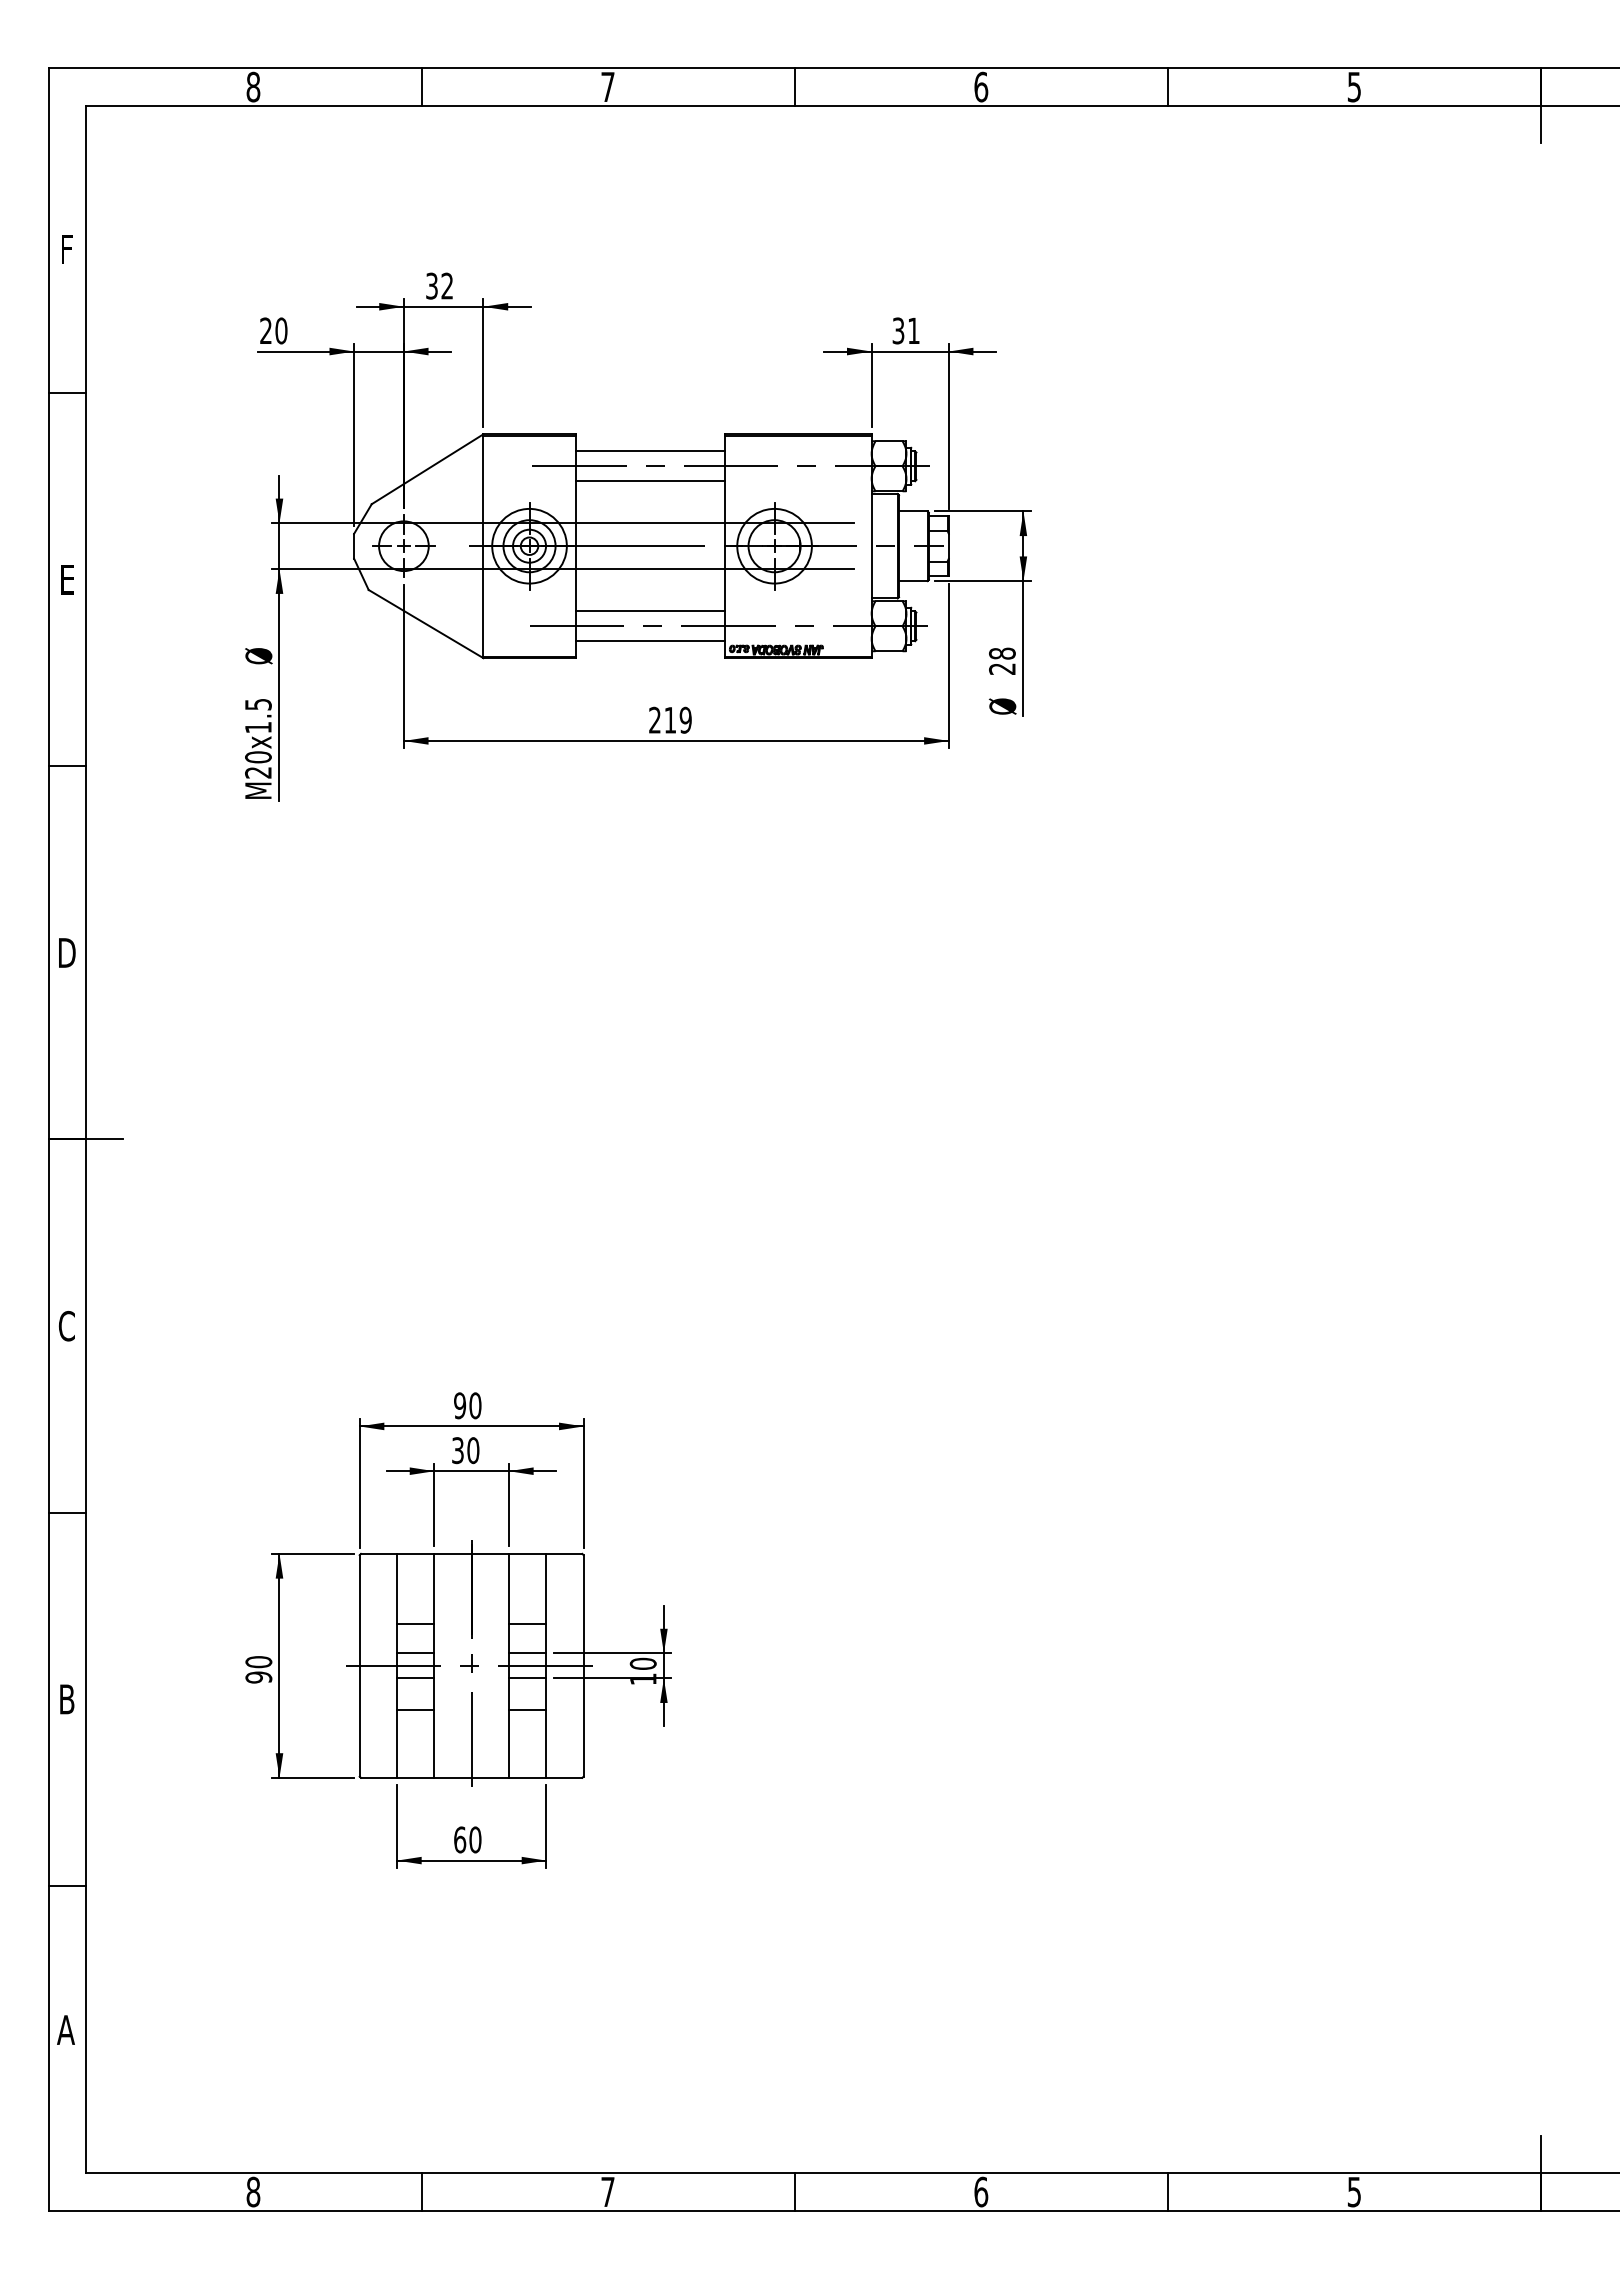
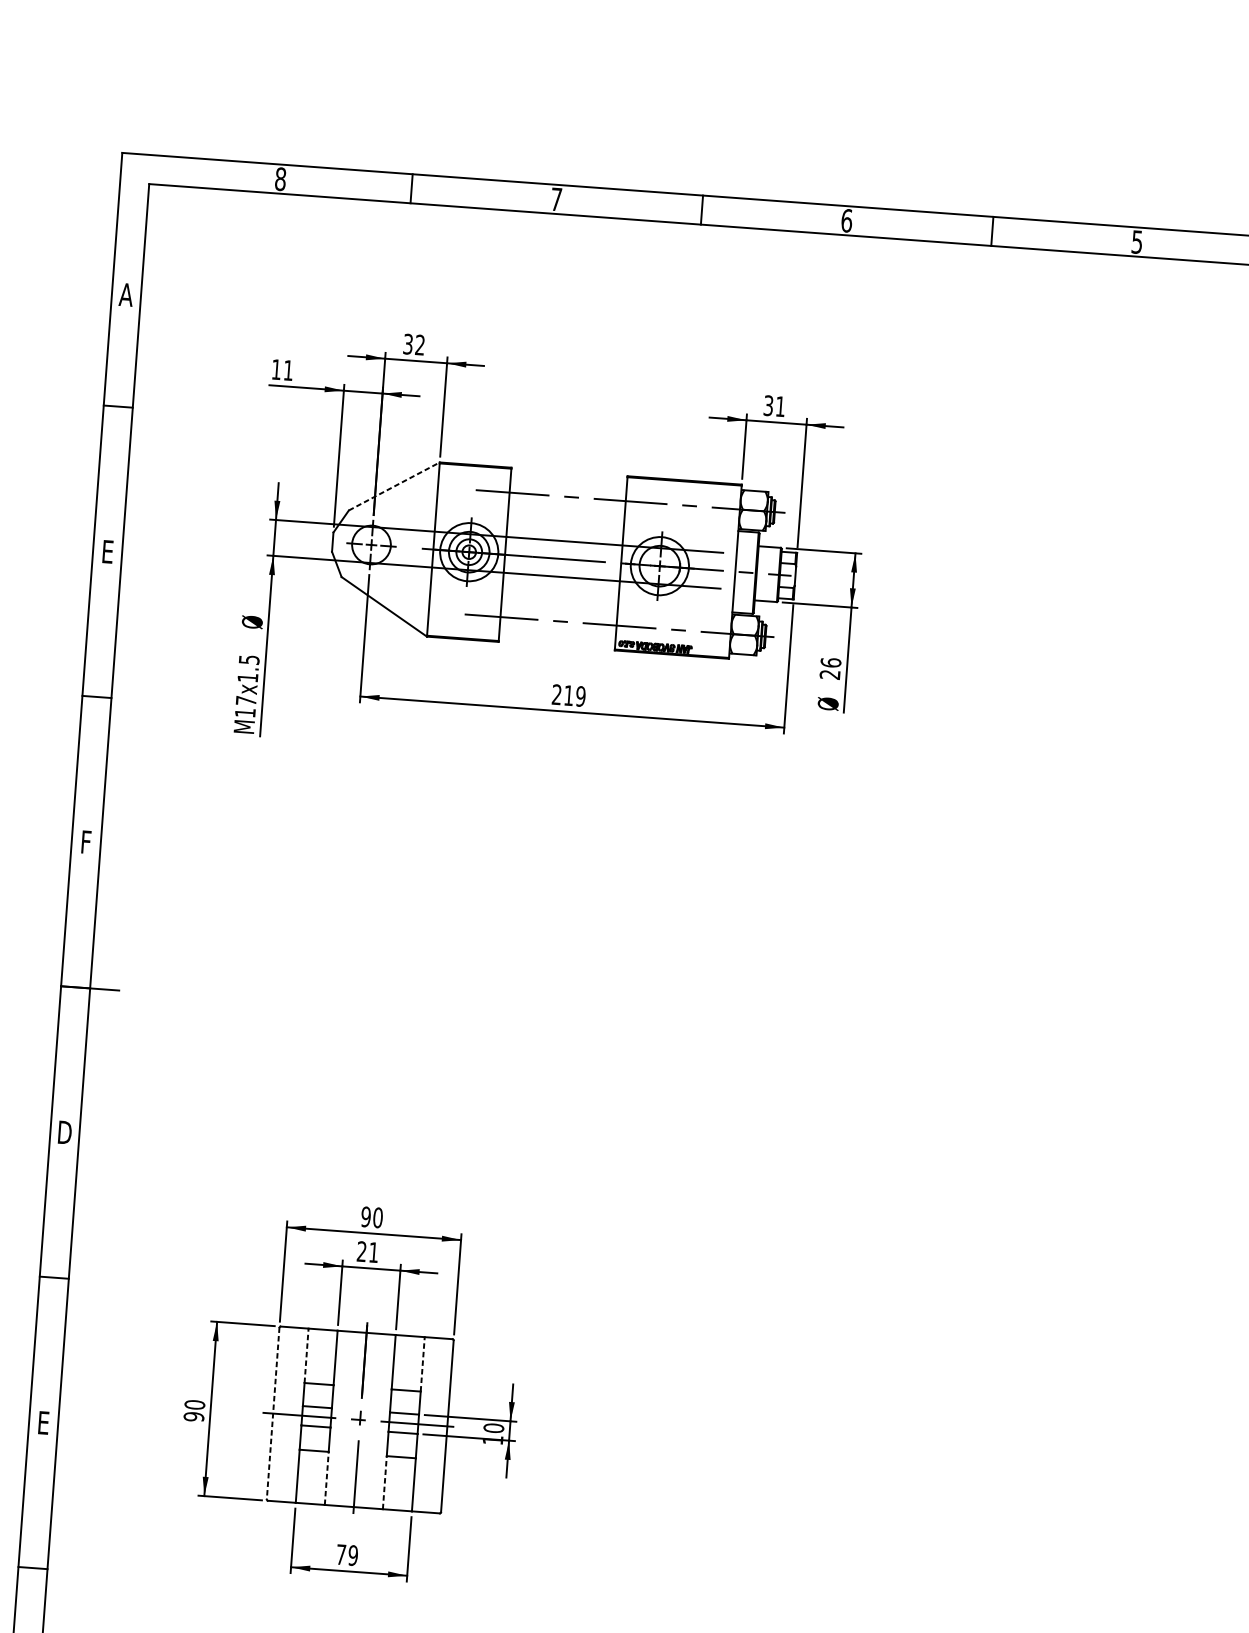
text: (66, 249) -> (125, 294), F -> A
text: (273, 330) -> (282, 369), 20 -> 11
line: (649, 451) -> (567, 485), removed
line: (427, 469) -> (394, 486), solid -> dashed
line: (649, 481) -> (566, 508), removed
line: (649, 611) -> (558, 609), removed
line: (649, 641) -> (557, 633), removed
text: (1002, 653) -> (831, 662), 28 -> 26
text: (258, 764) -> (245, 706), M20x1.5 -> M17x1.5
text: (67, 952) -> (86, 841), D -> F
text: (66, 1325) -> (64, 1132), C -> D
text: (465, 1450) -> (367, 1252), 30 -> 21
line: (397, 1588) -> (306, 1355), solid -> dashed
line: (546, 1588) -> (422, 1364), solid -> dashed
line: (359, 1665) -> (273, 1413), solid -> dashed
text: (67, 1699) -> (43, 1423), B -> E
line: (434, 1743) -> (326, 1478), solid -> dashed
line: (509, 1743) -> (385, 1482), solid -> dashed
text: (467, 1839) -> (347, 1554), 60 -> 79

